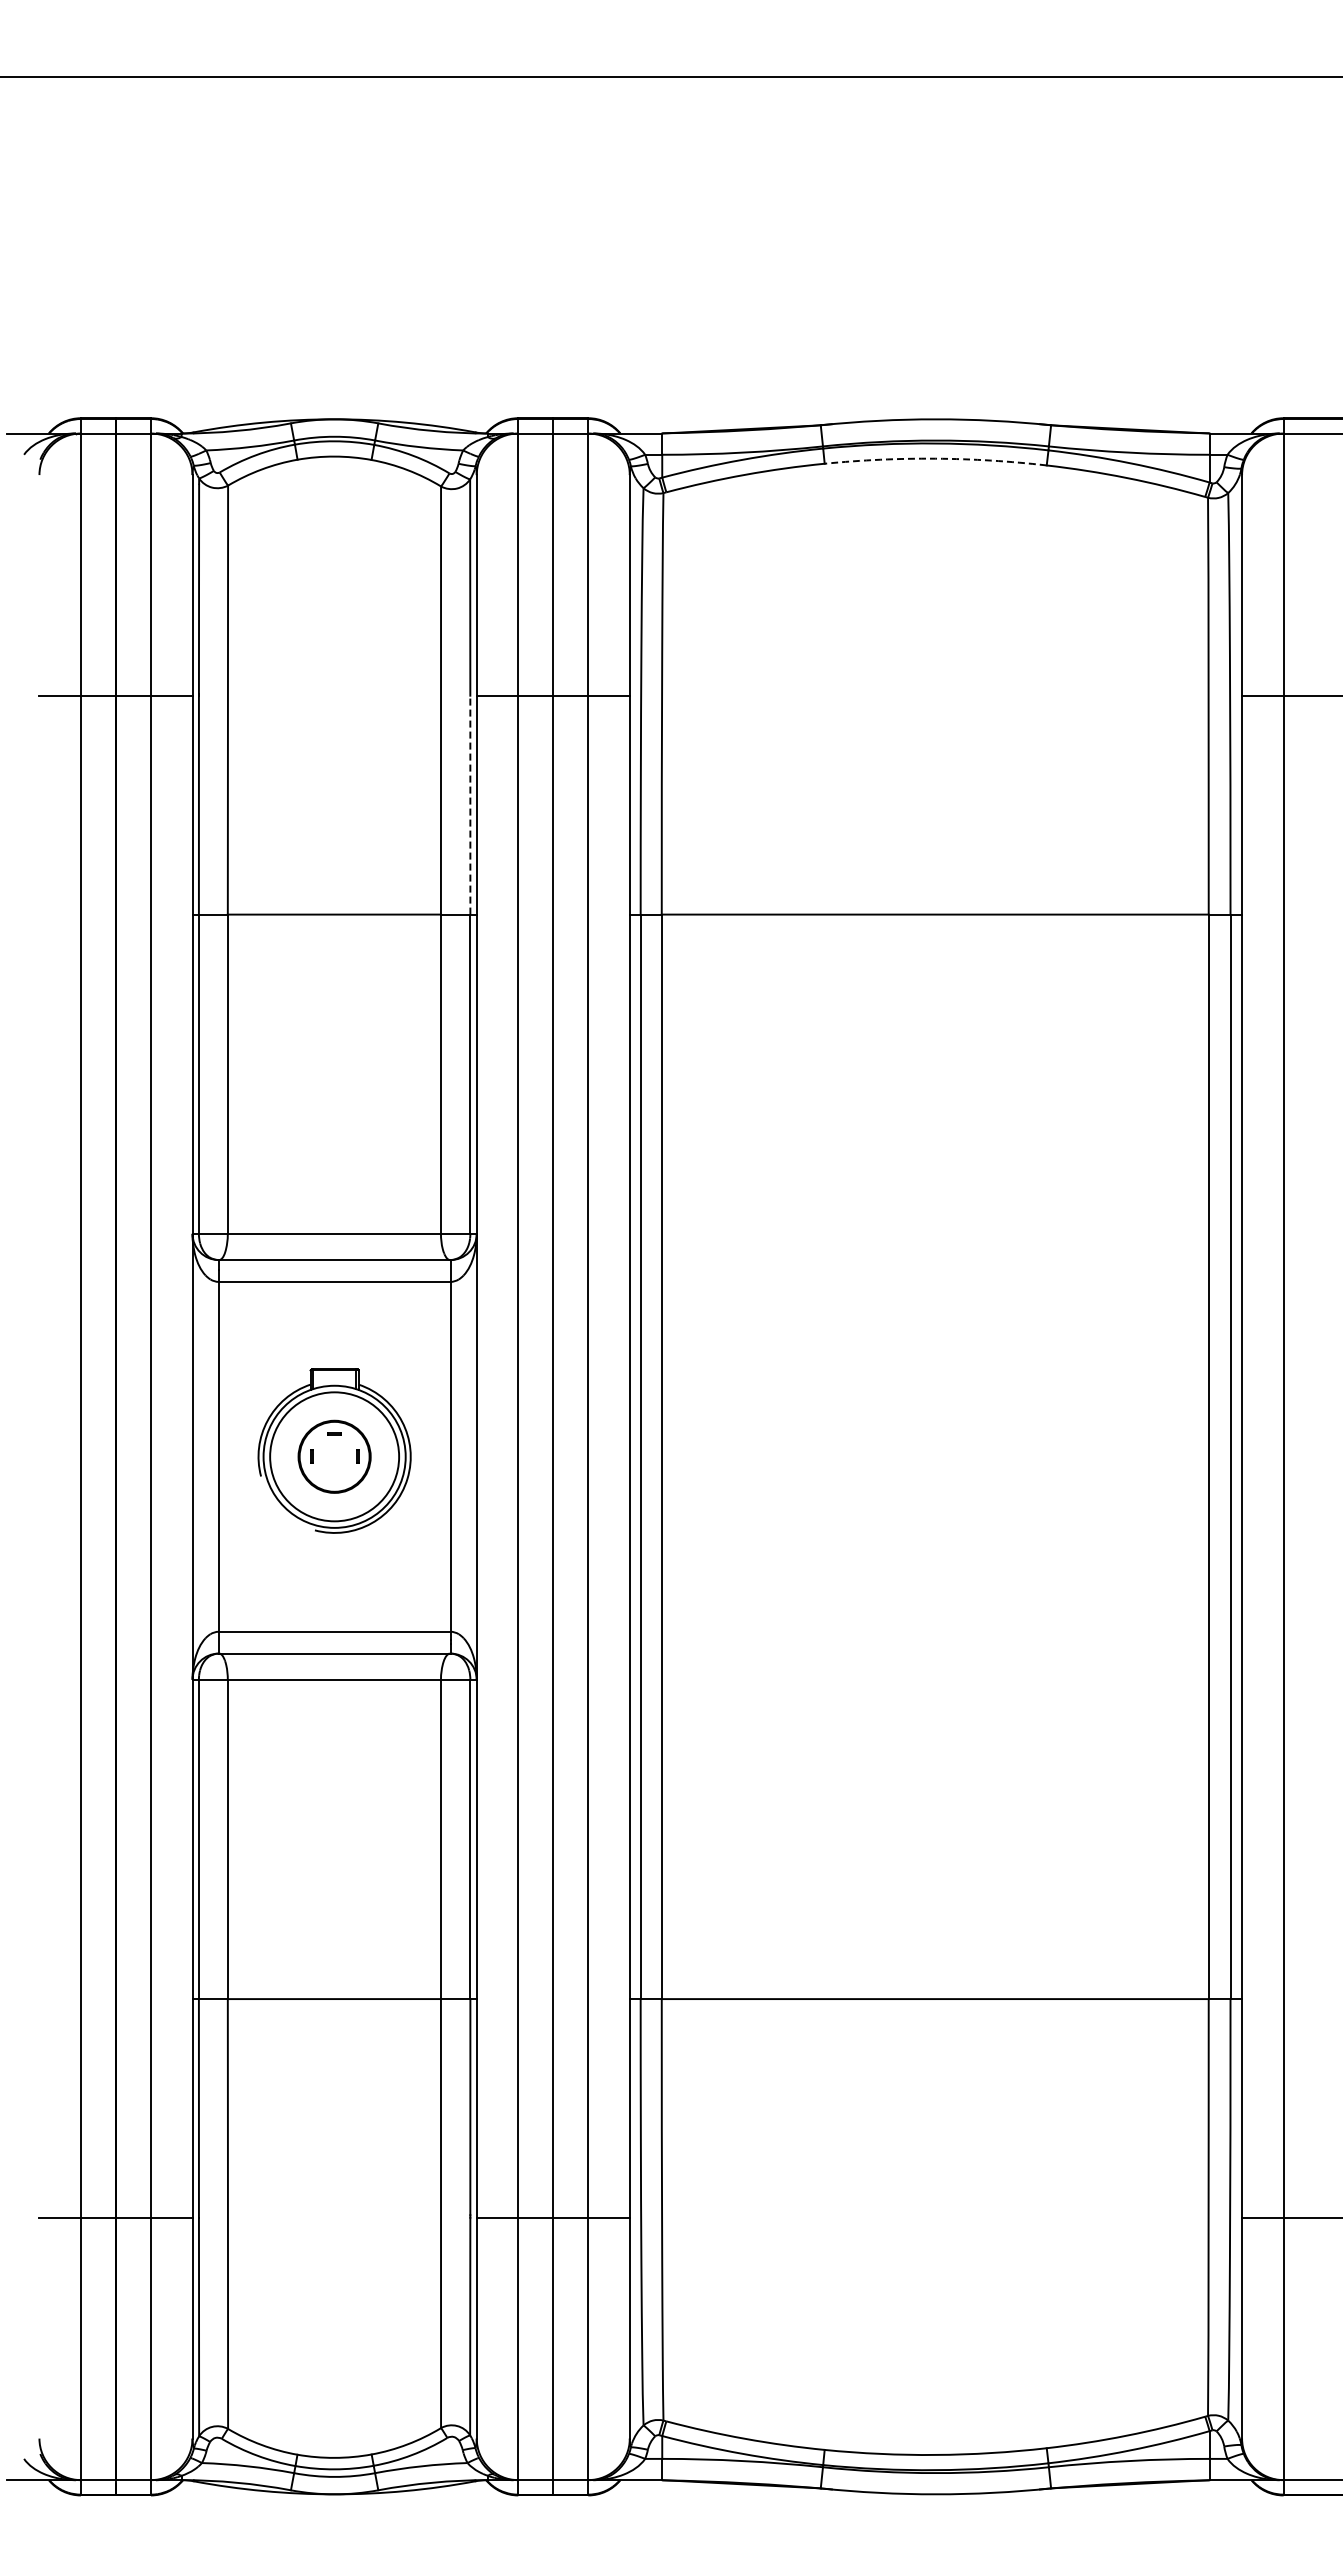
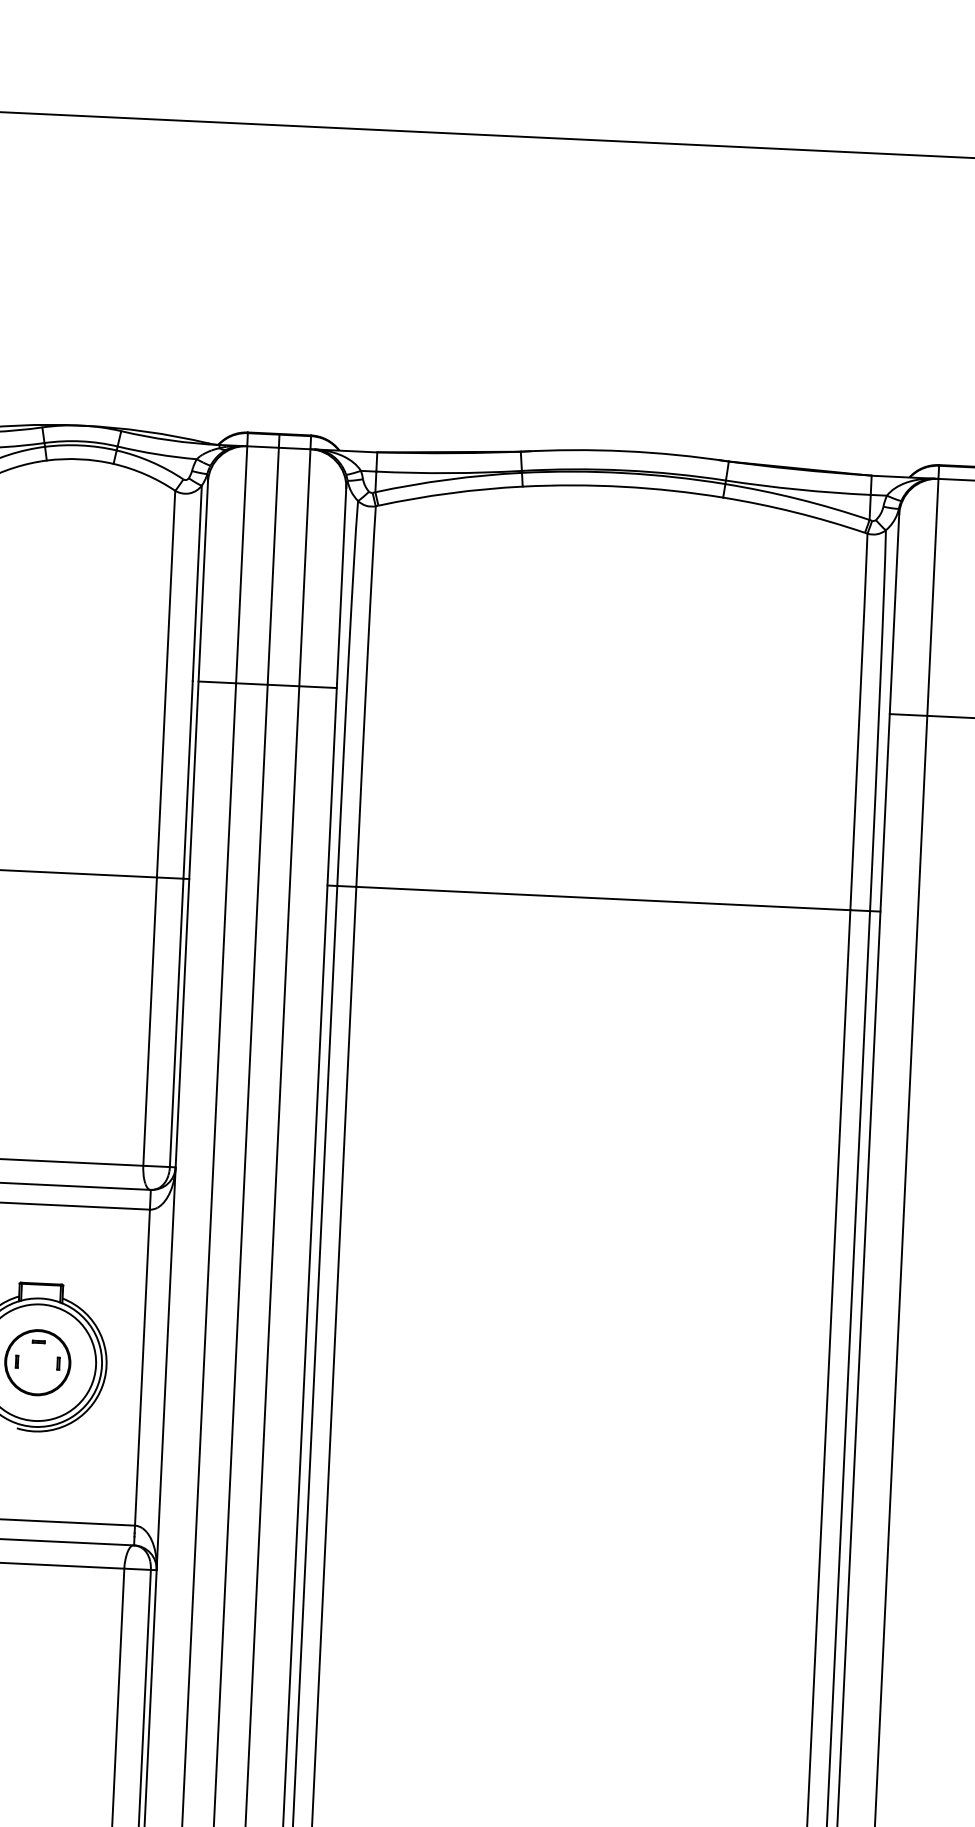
arc: (935, 458) -> (623, 486), dashed -> solid
line: (470, 804) -> (188, 779), dashed -> solid

